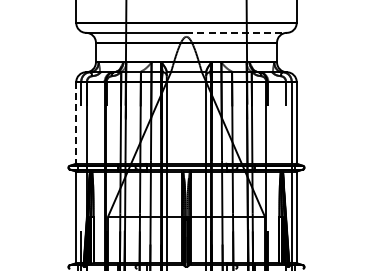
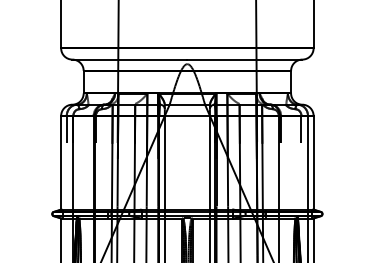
line: (237, 32) -> (245, 59), dashed -> solid
line: (76, 122) -> (61, 162), dashed -> solid

